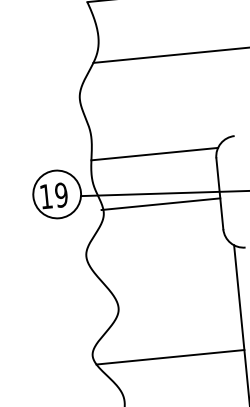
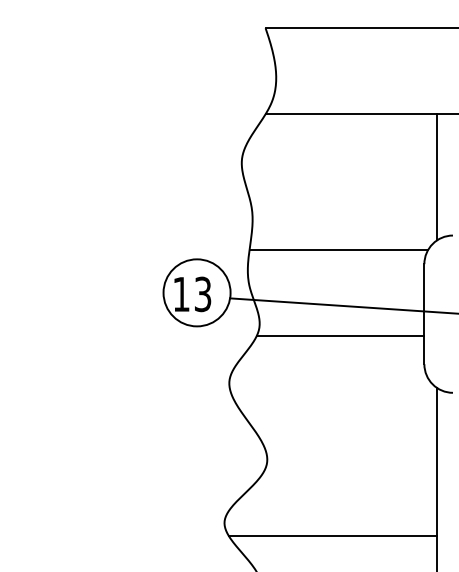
line: (219, 95) -> (437, 177), added
text: (61, 194) -> (202, 293), 19 -> 13
line: (160, 204) -> (340, 335), moved

